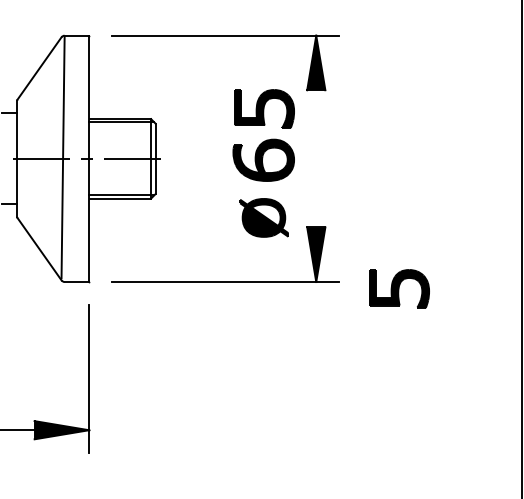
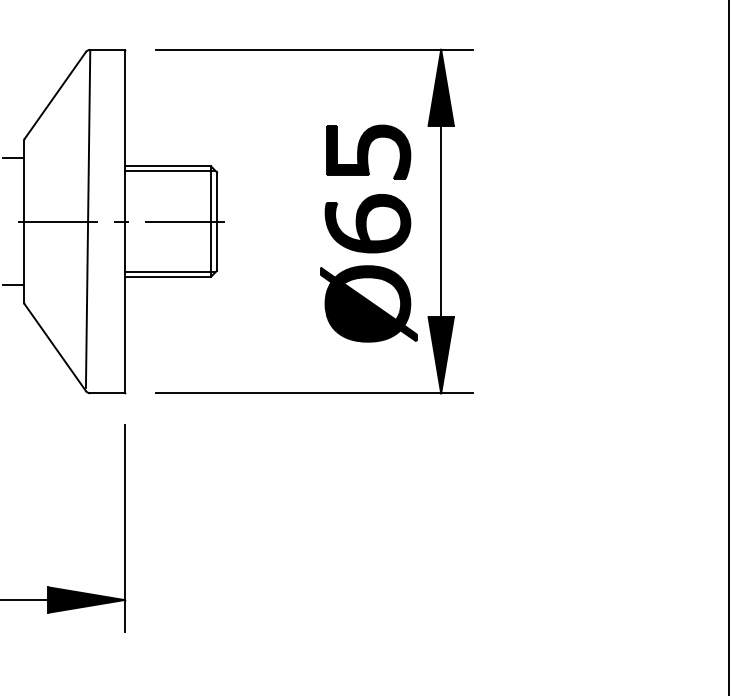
line: (316, 158) -> (441, 221), added
part: (264, 217) -> (368, 303), size x1.43
part: (399, 288) -> (557, 402), removed

